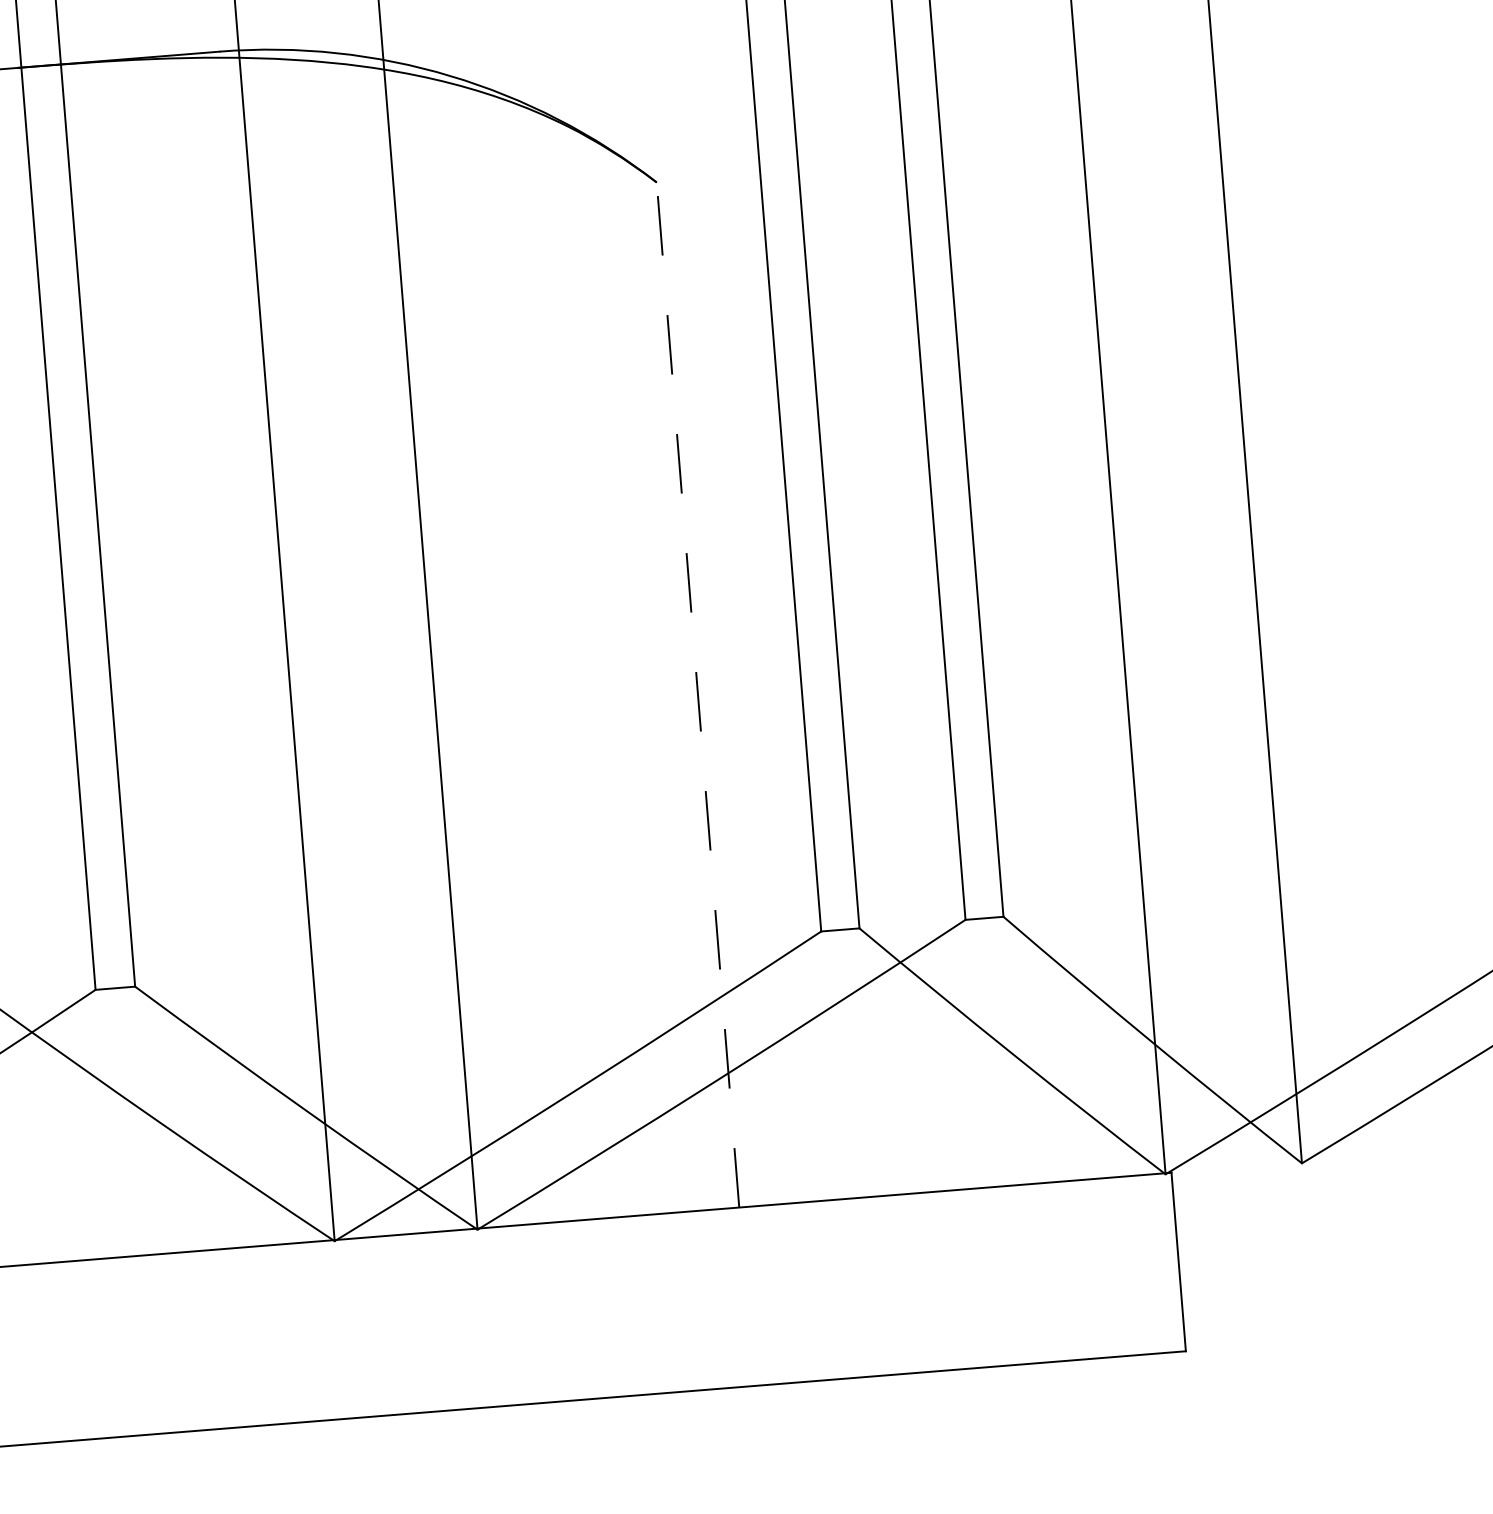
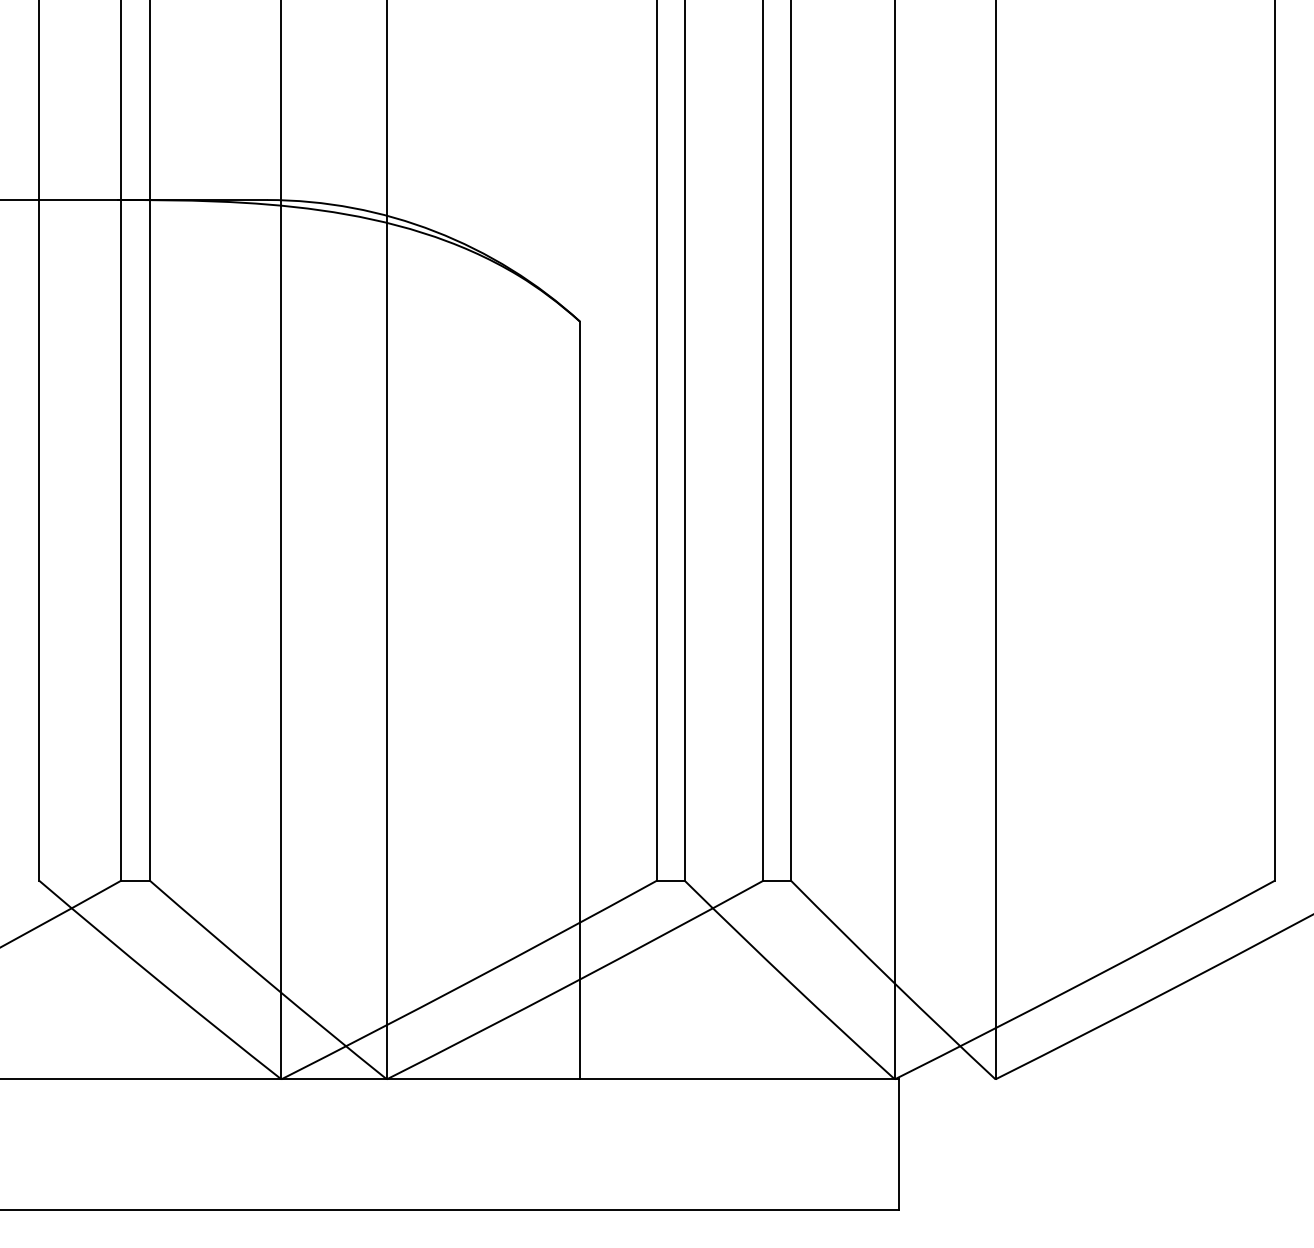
line: (698, 694) -> (580, 699), dashed -> solid

